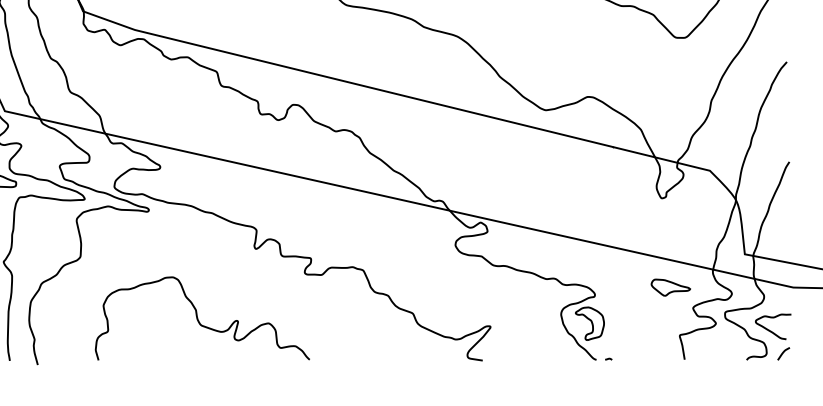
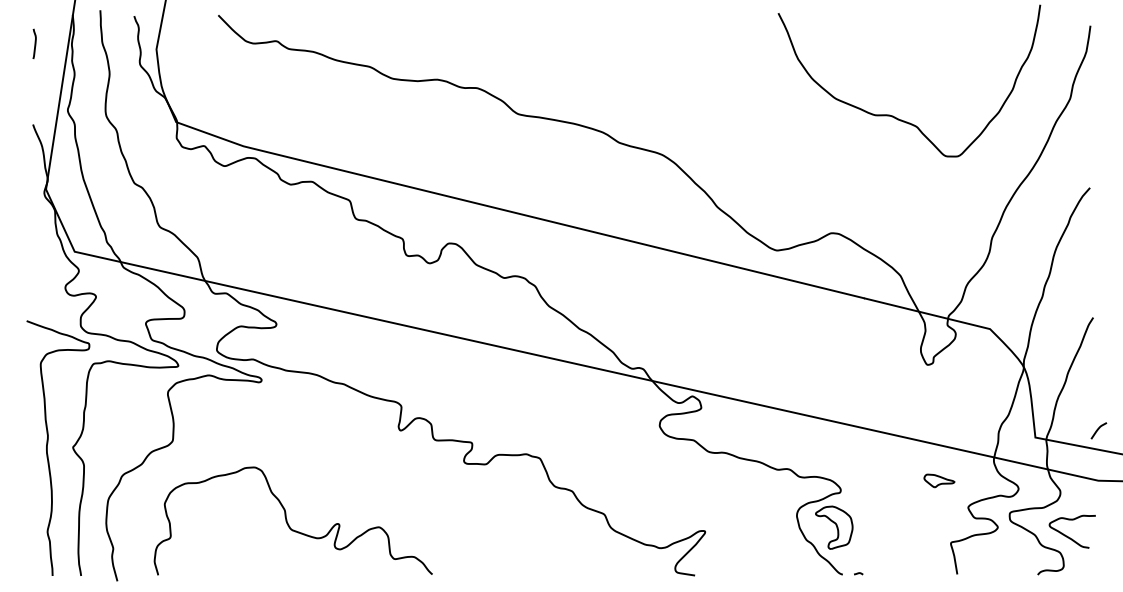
part: (670, 287) -> (939, 480), size x0.6
curve: (198, 318) -> (287, 520), moved
curve: (783, 353) -> (1098, 430), moved

